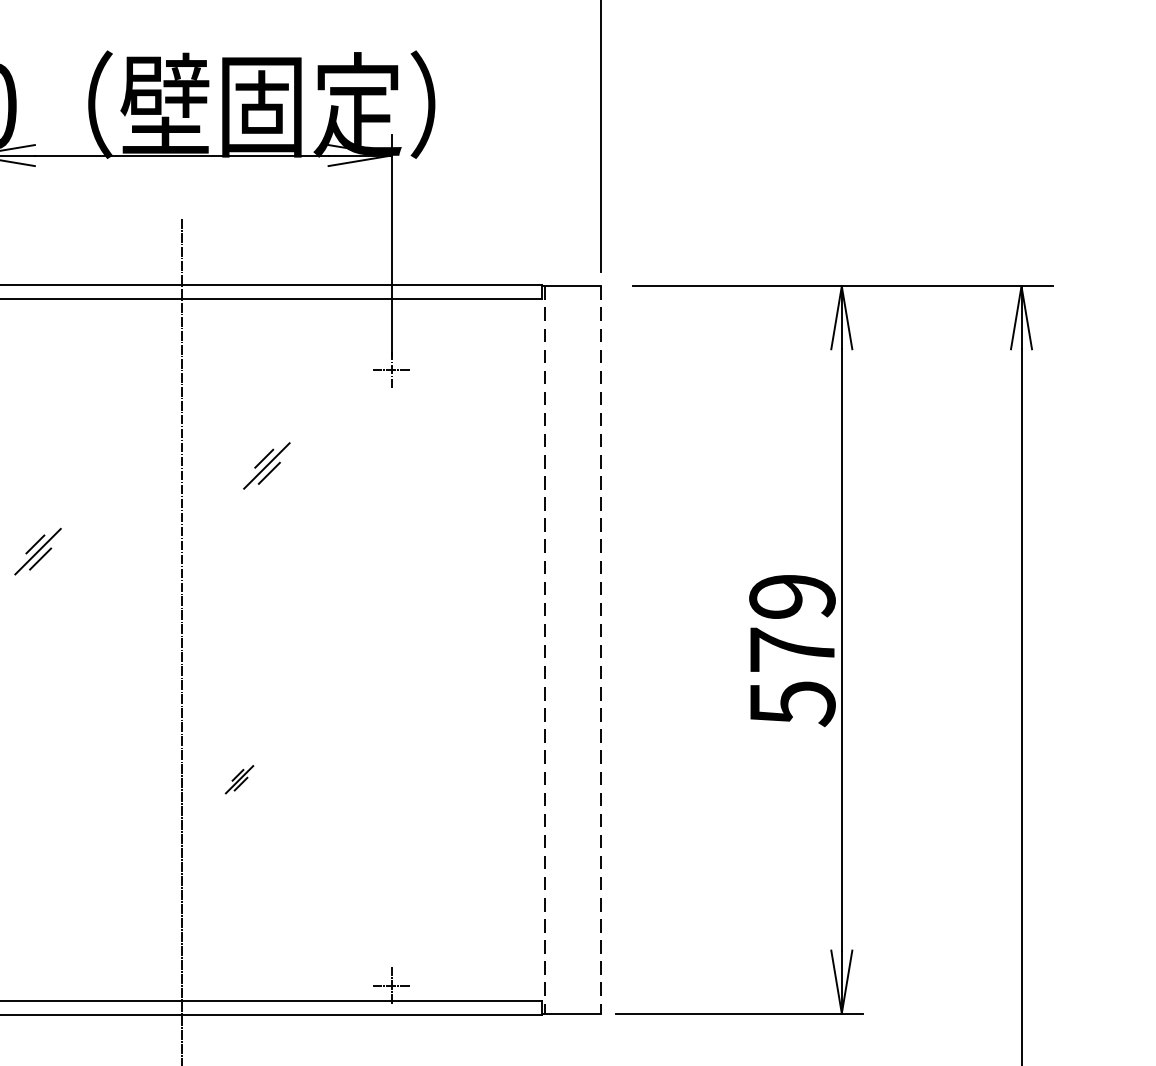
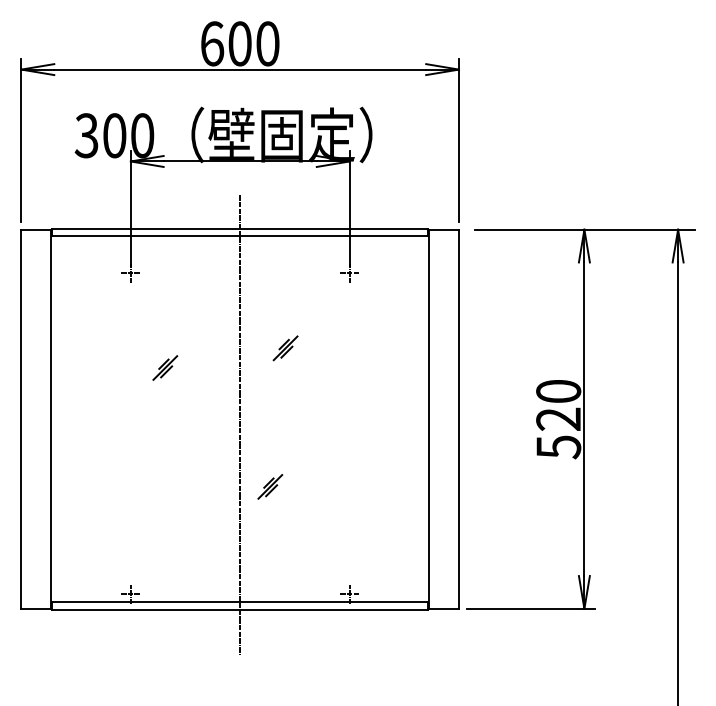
part: (266, 466) -> (285, 348), moved
text: (792, 623) -> (558, 405), 579 -> 520
line: (544, 650) -> (429, 419), dashed -> solid
line: (600, 650) -> (458, 419), dashed -> solid
part: (239, 778) -> (270, 486), size x1.67

